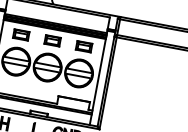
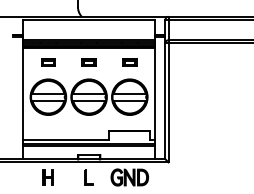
part: (21, 34) -> (48, 62), size x0.7
part: (52, 40) -> (88, 62), size x0.7
part: (83, 46) -> (129, 62), size x0.7

